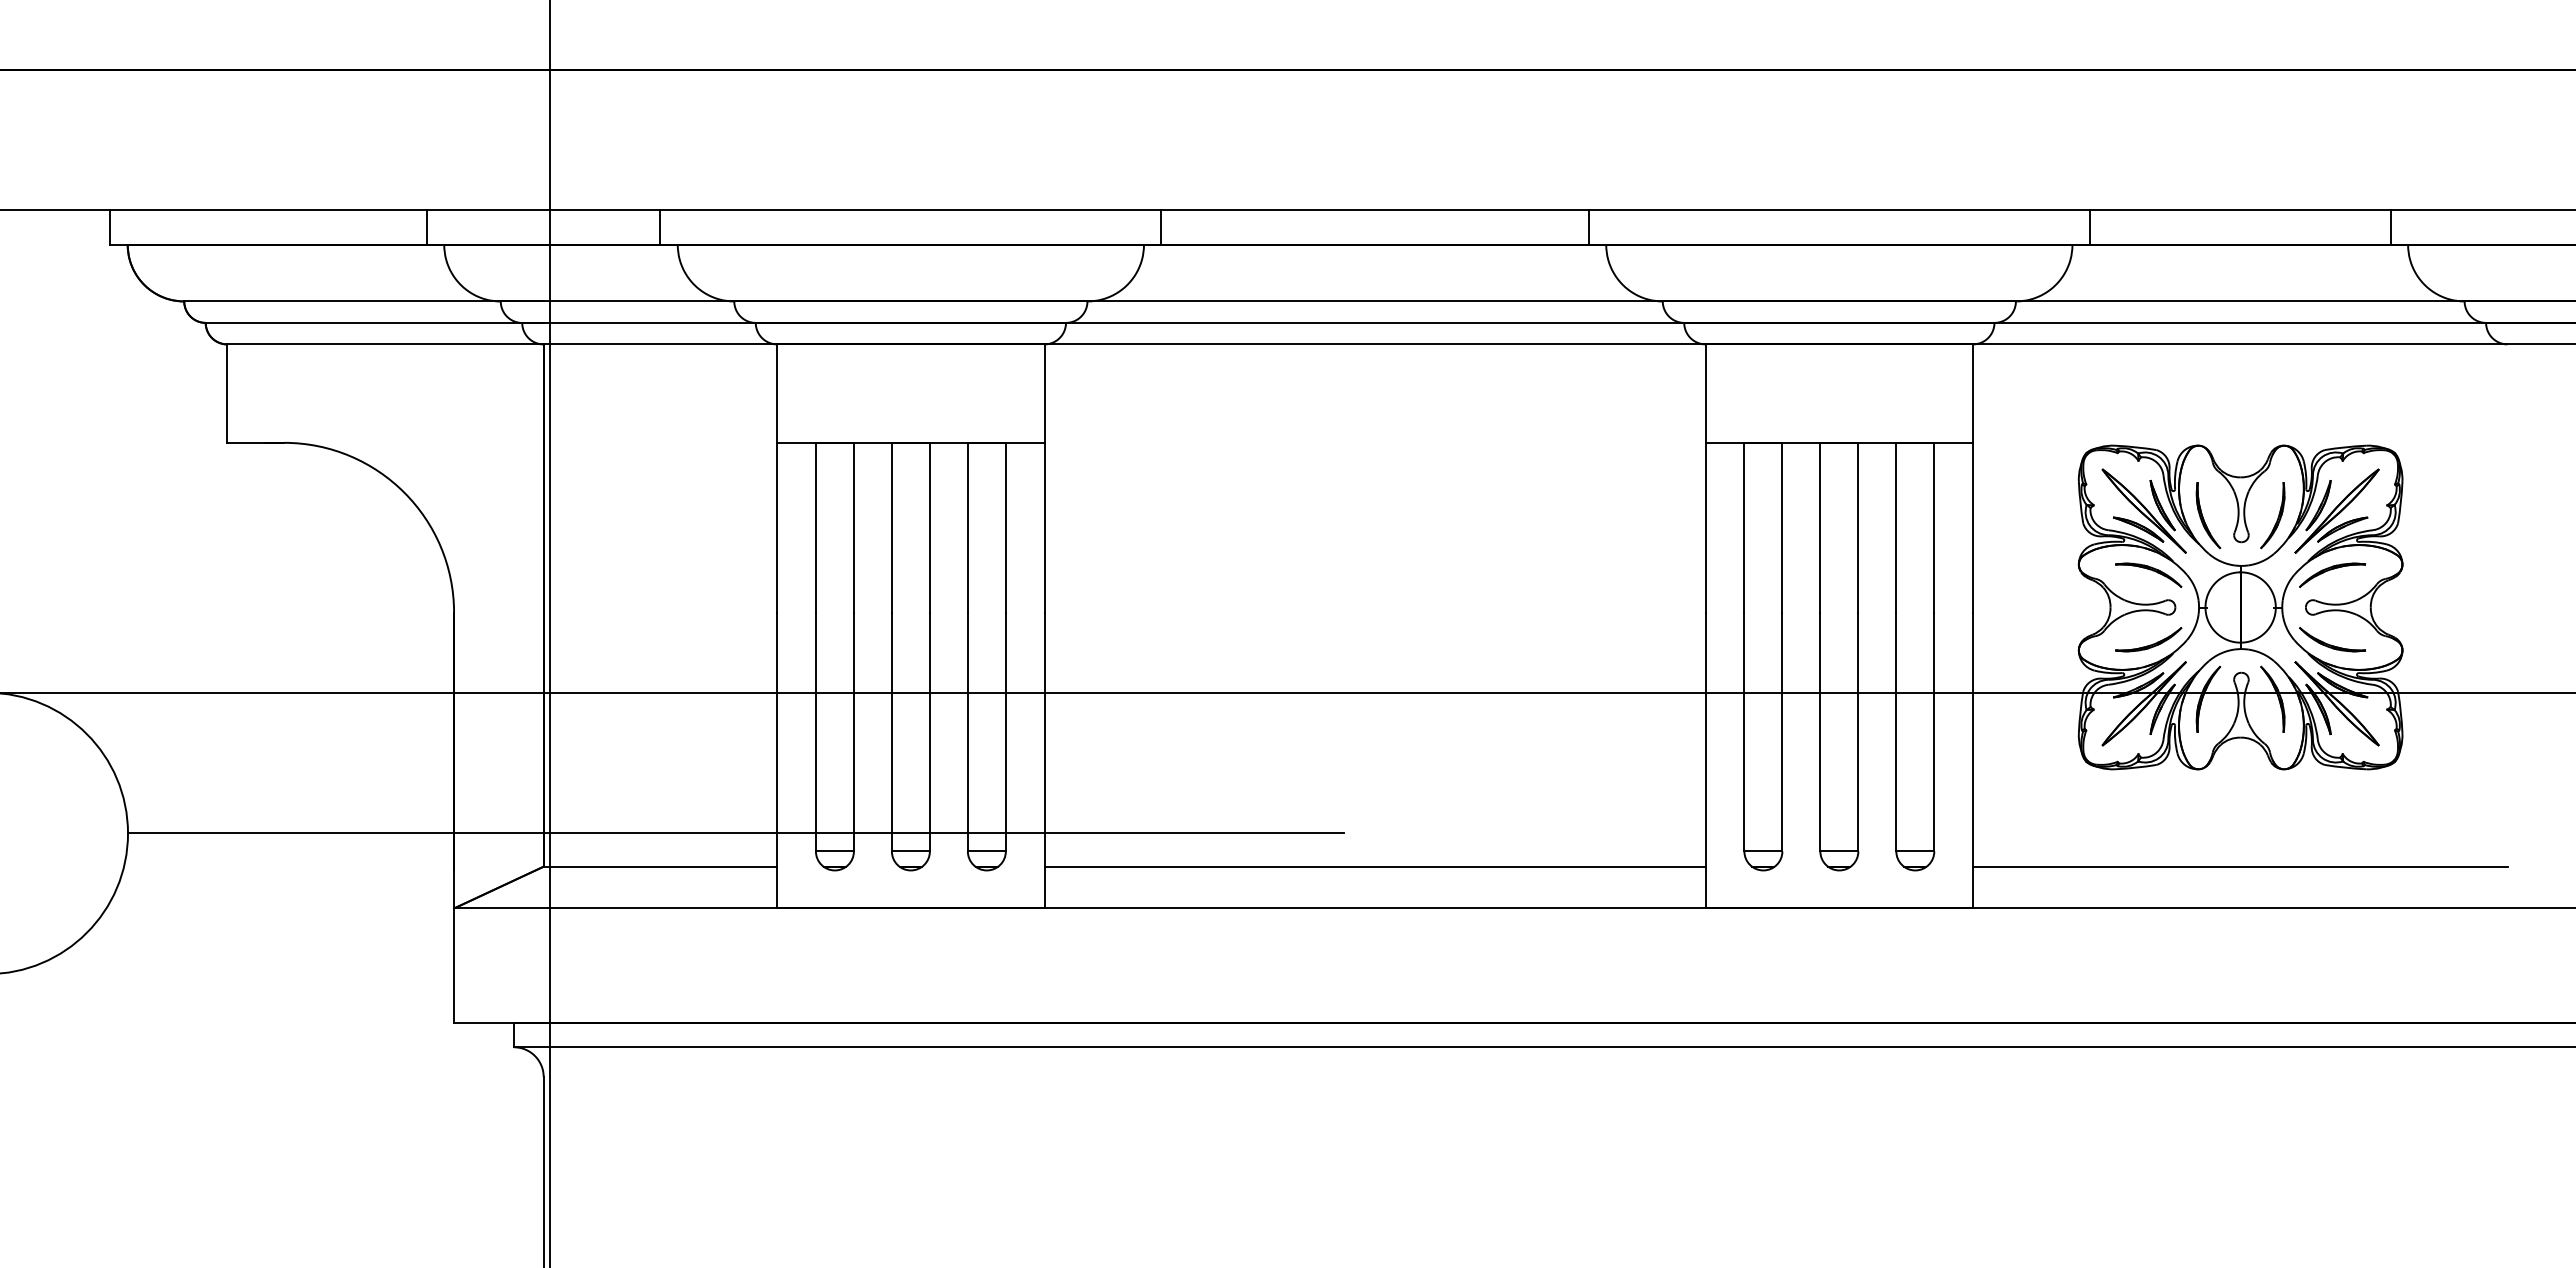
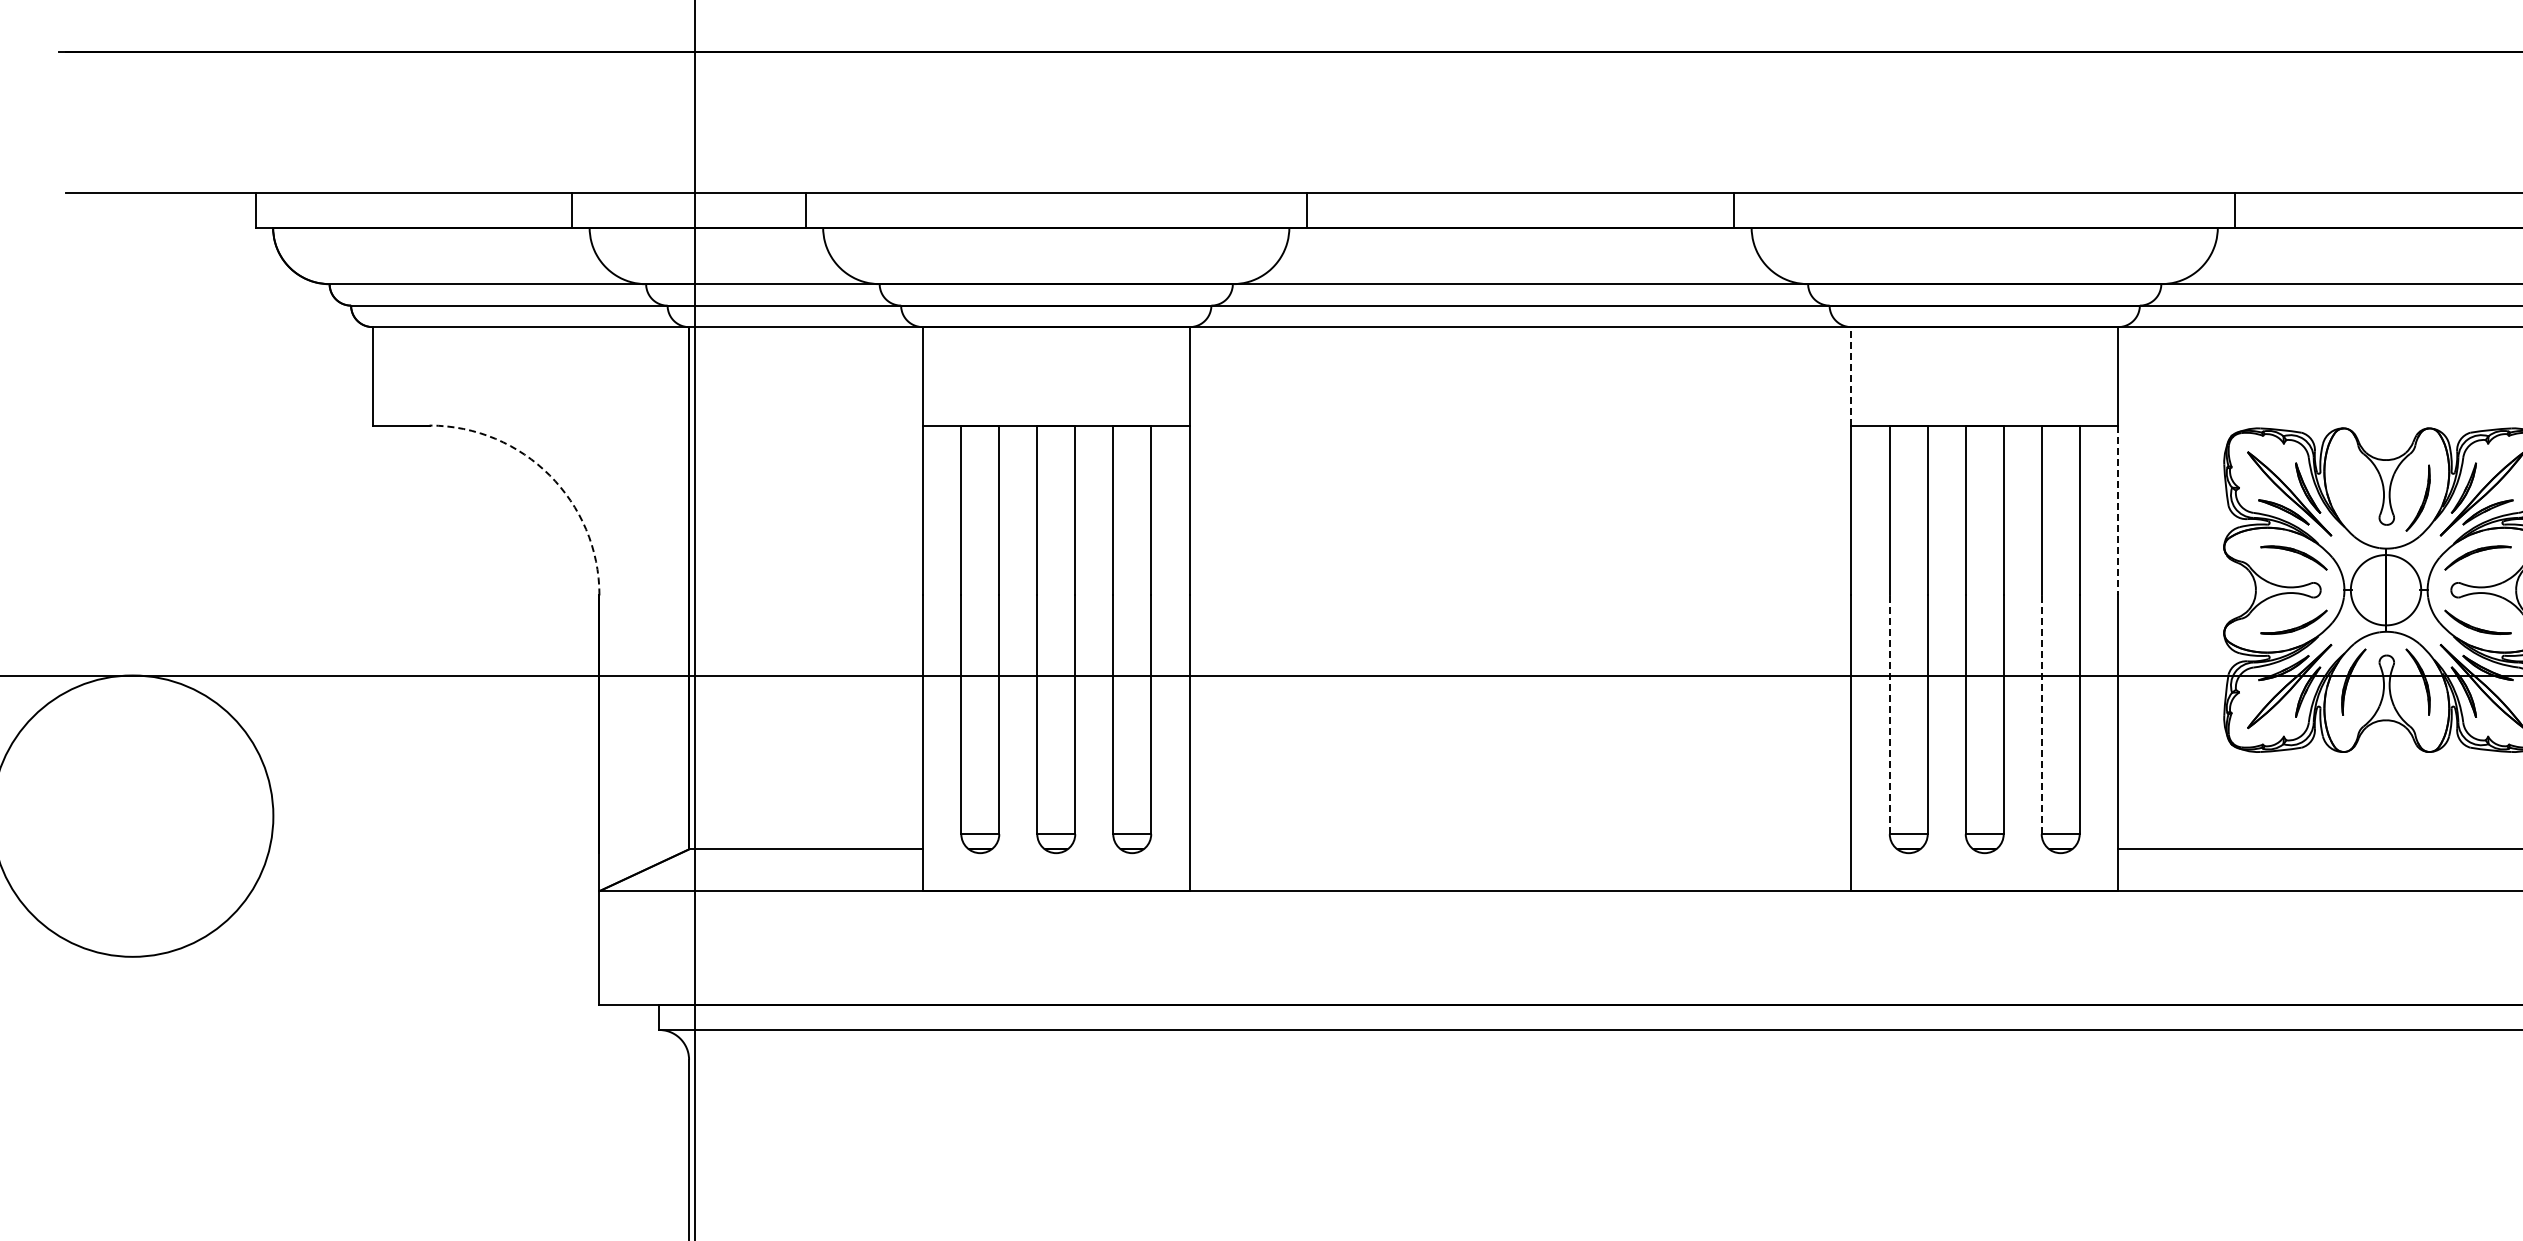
line: (1705, 393) -> (1850, 376), solid -> dashed
arc: (404, 492) -> (549, 475), solid -> dashed
part: (2208, 515) -> (2353, 498), removed
line: (1973, 527) -> (2118, 510), solid -> dashed
line: (1744, 731) -> (1889, 714), solid -> dashed
line: (1896, 731) -> (2041, 714), solid -> dashed
line: (736, 833) -> (881, 816), removed
line: (1374, 866) -> (1519, 849), removed

